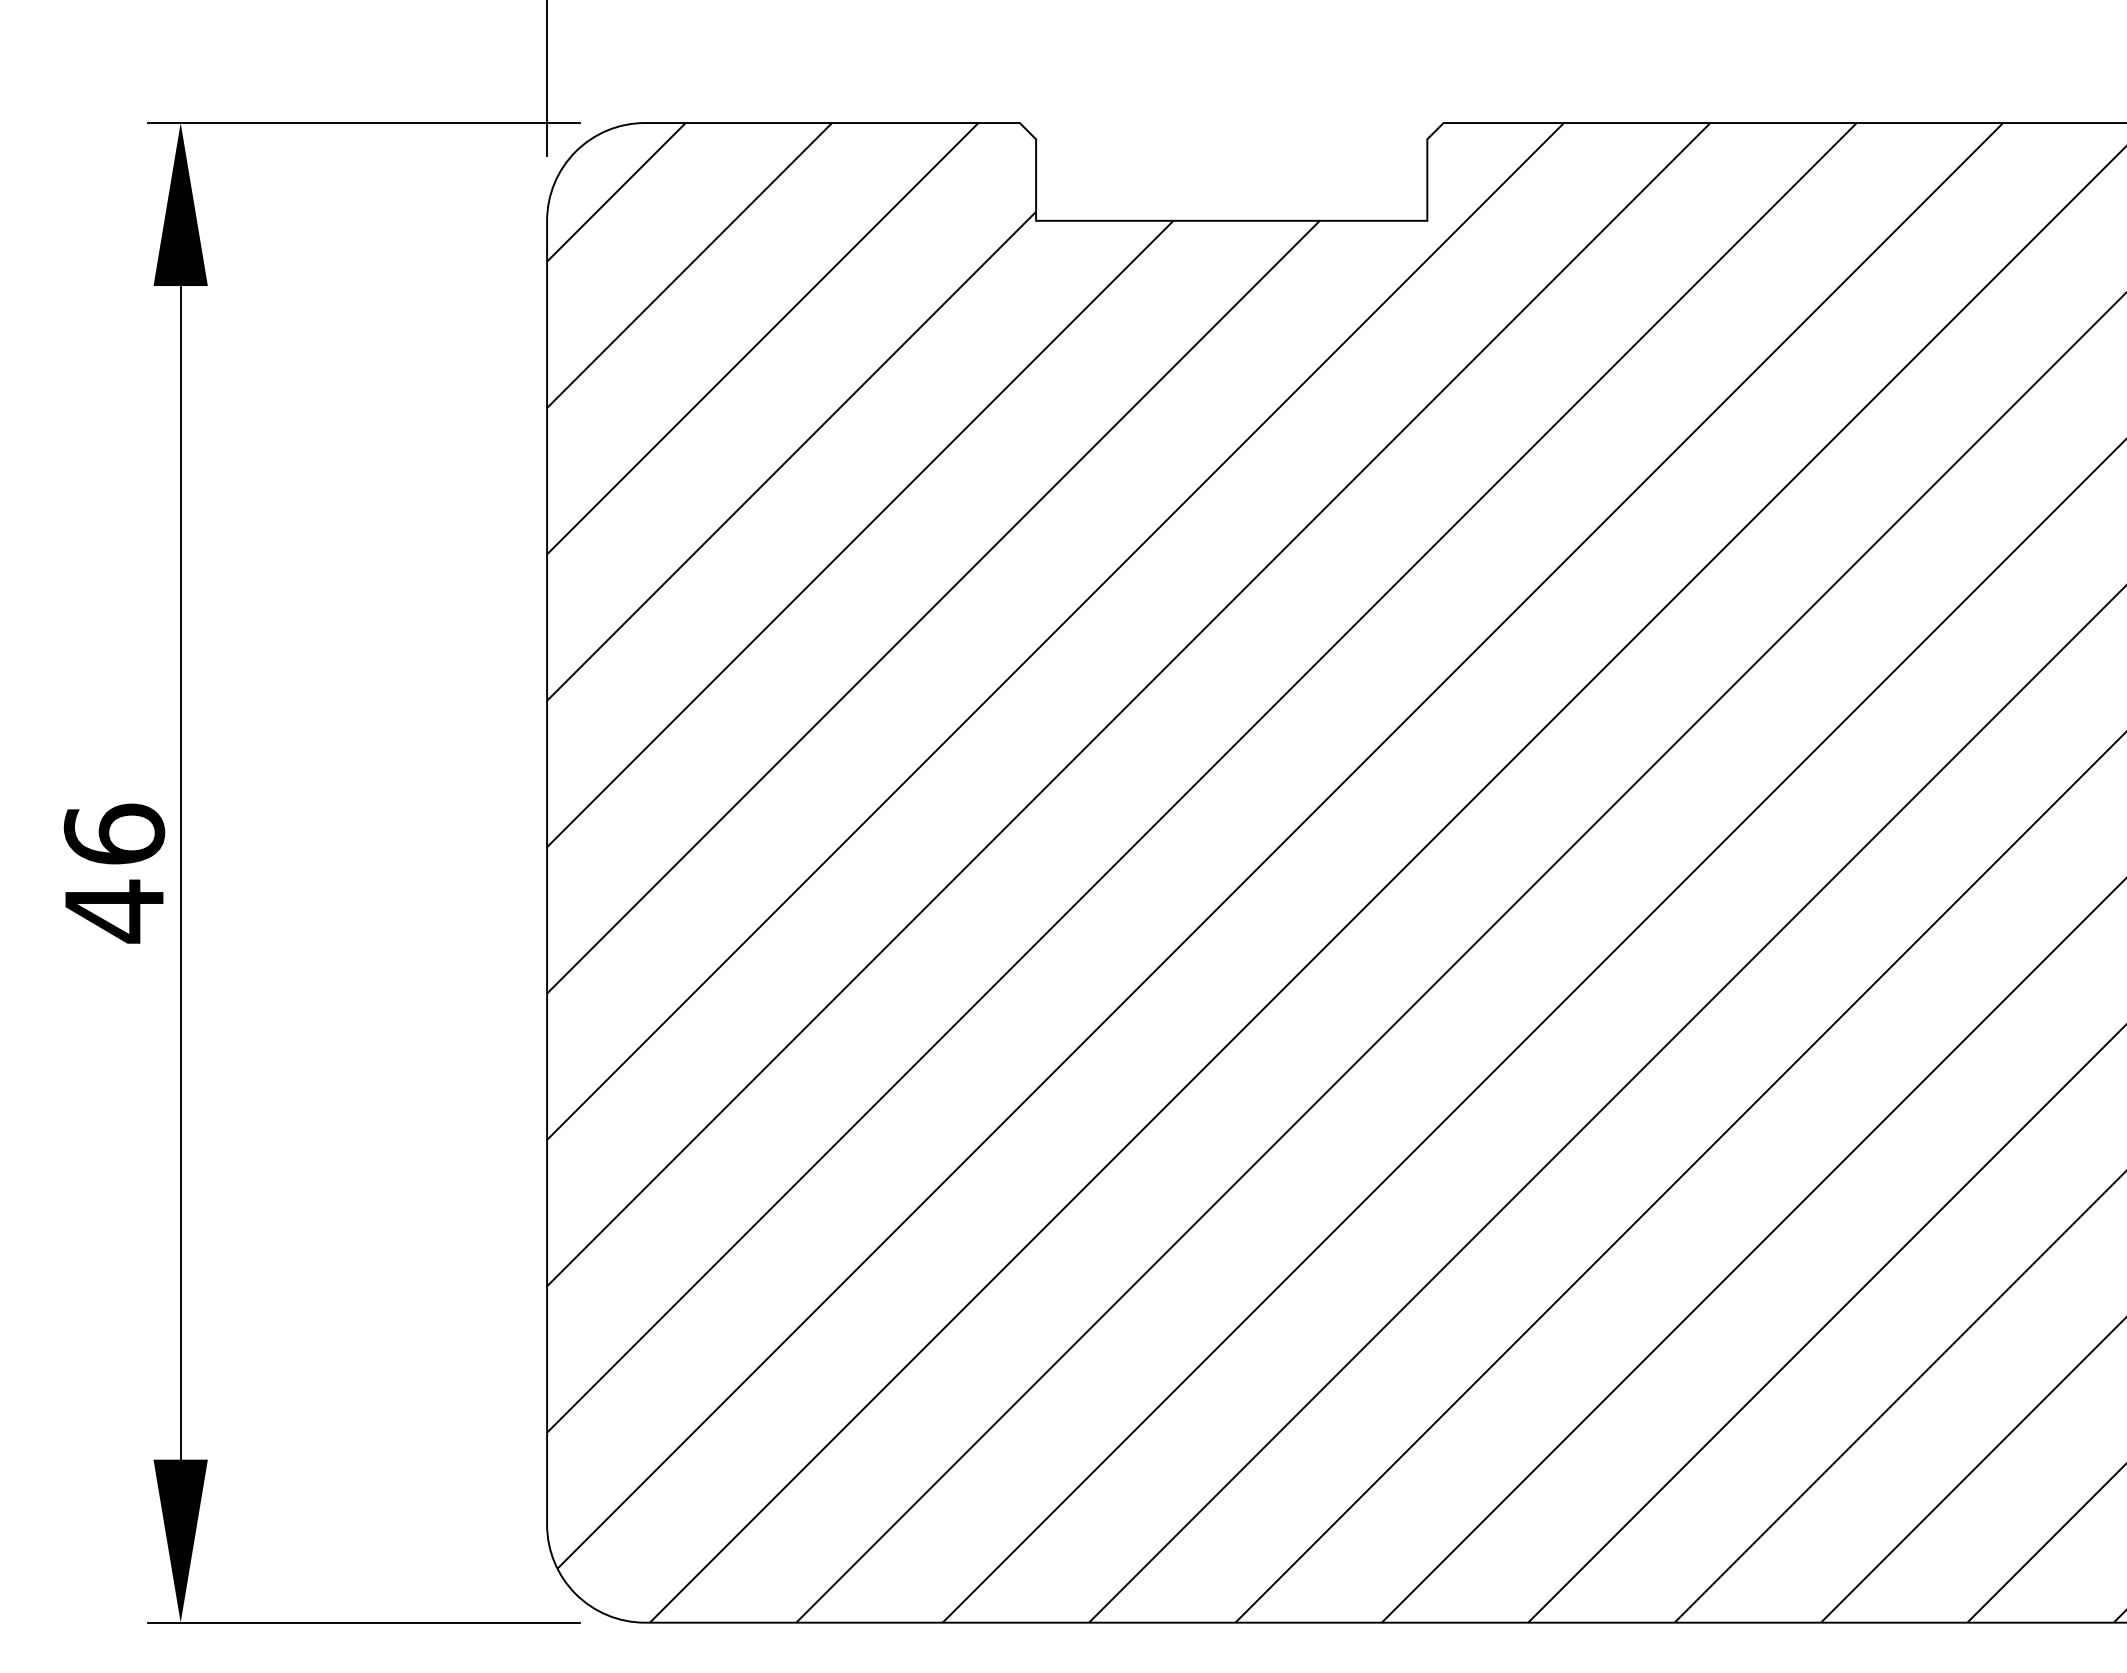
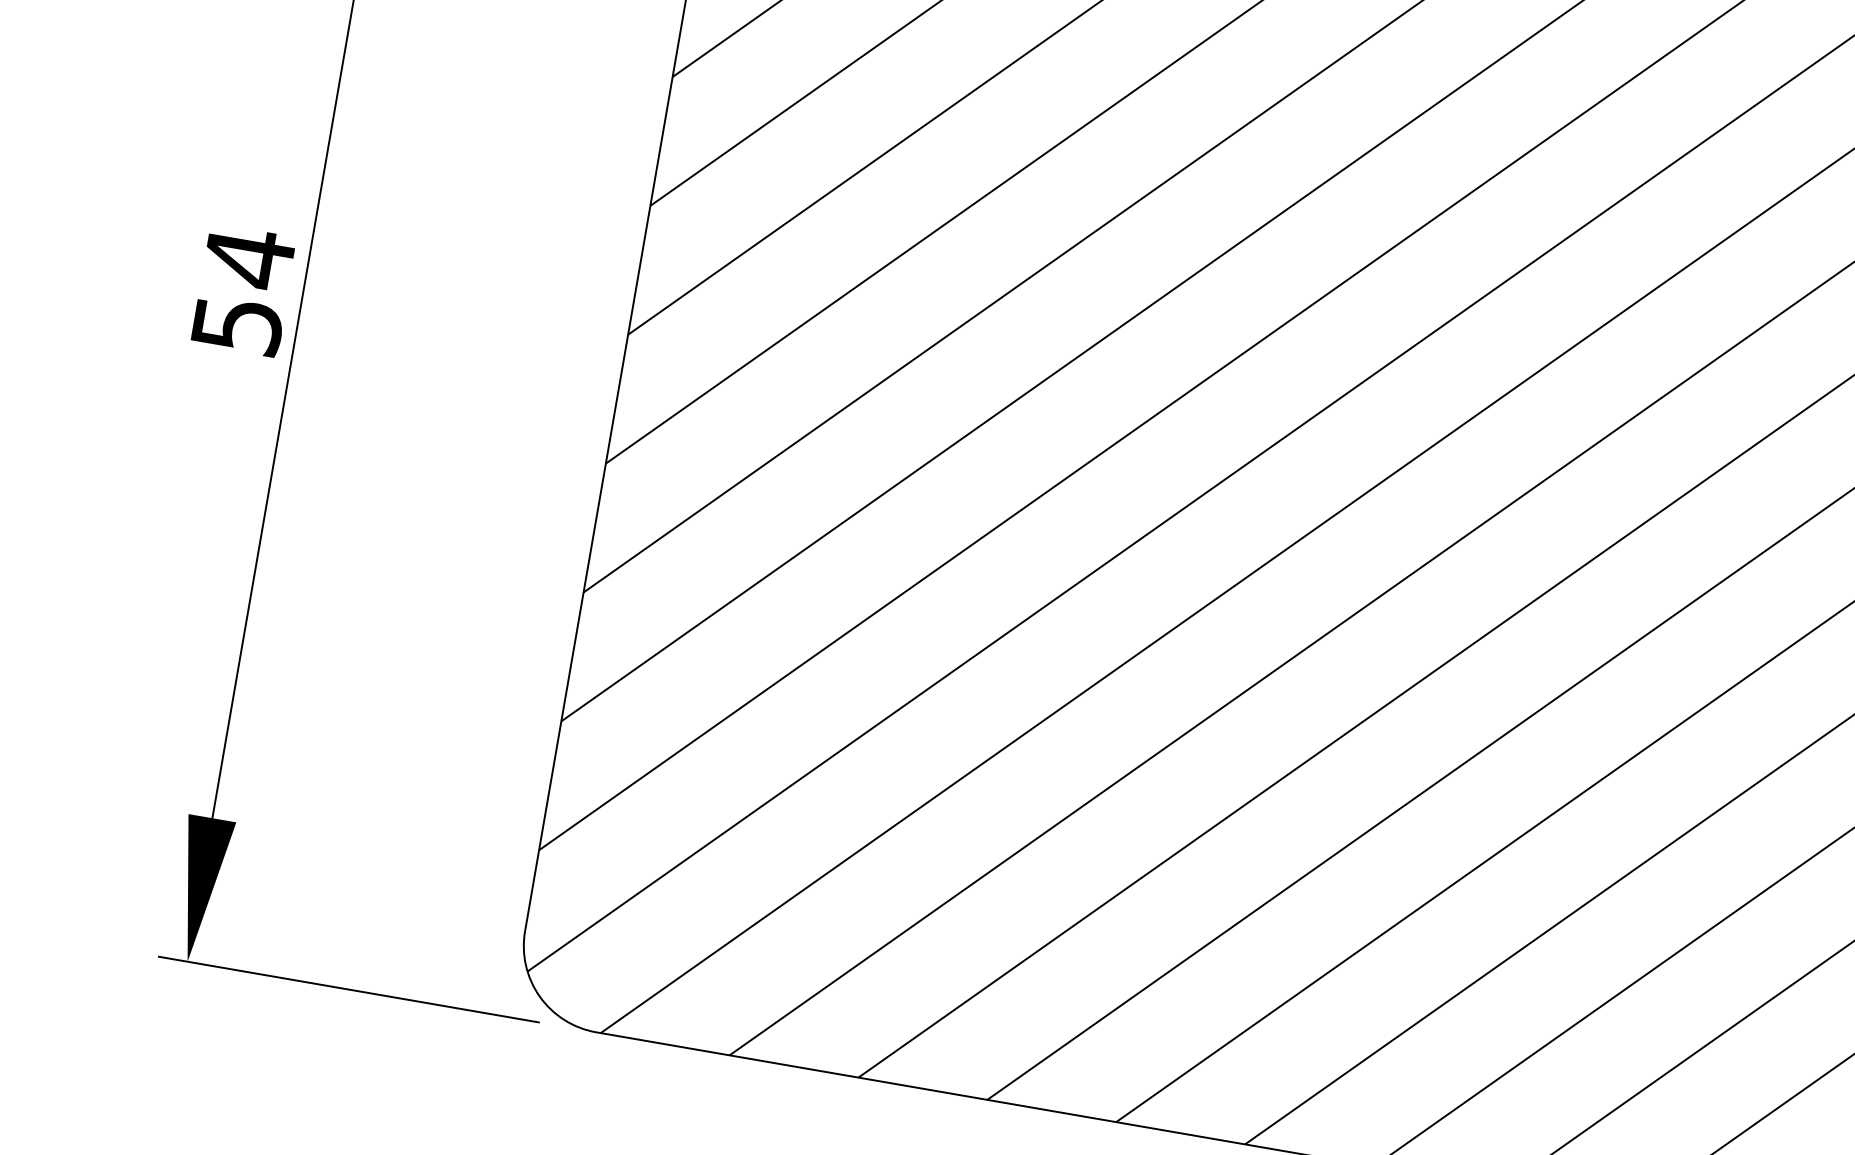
text: (114, 872) -> (243, 291), 46 -> 54

